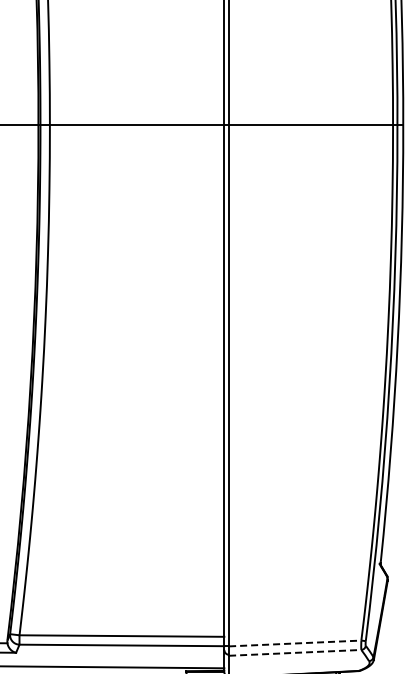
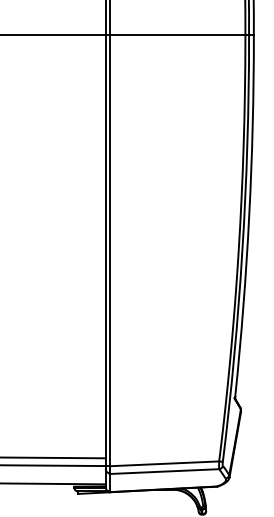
line: (295, 643) -> (164, 463), dashed -> solid
line: (295, 652) -> (164, 471), dashed -> solid

